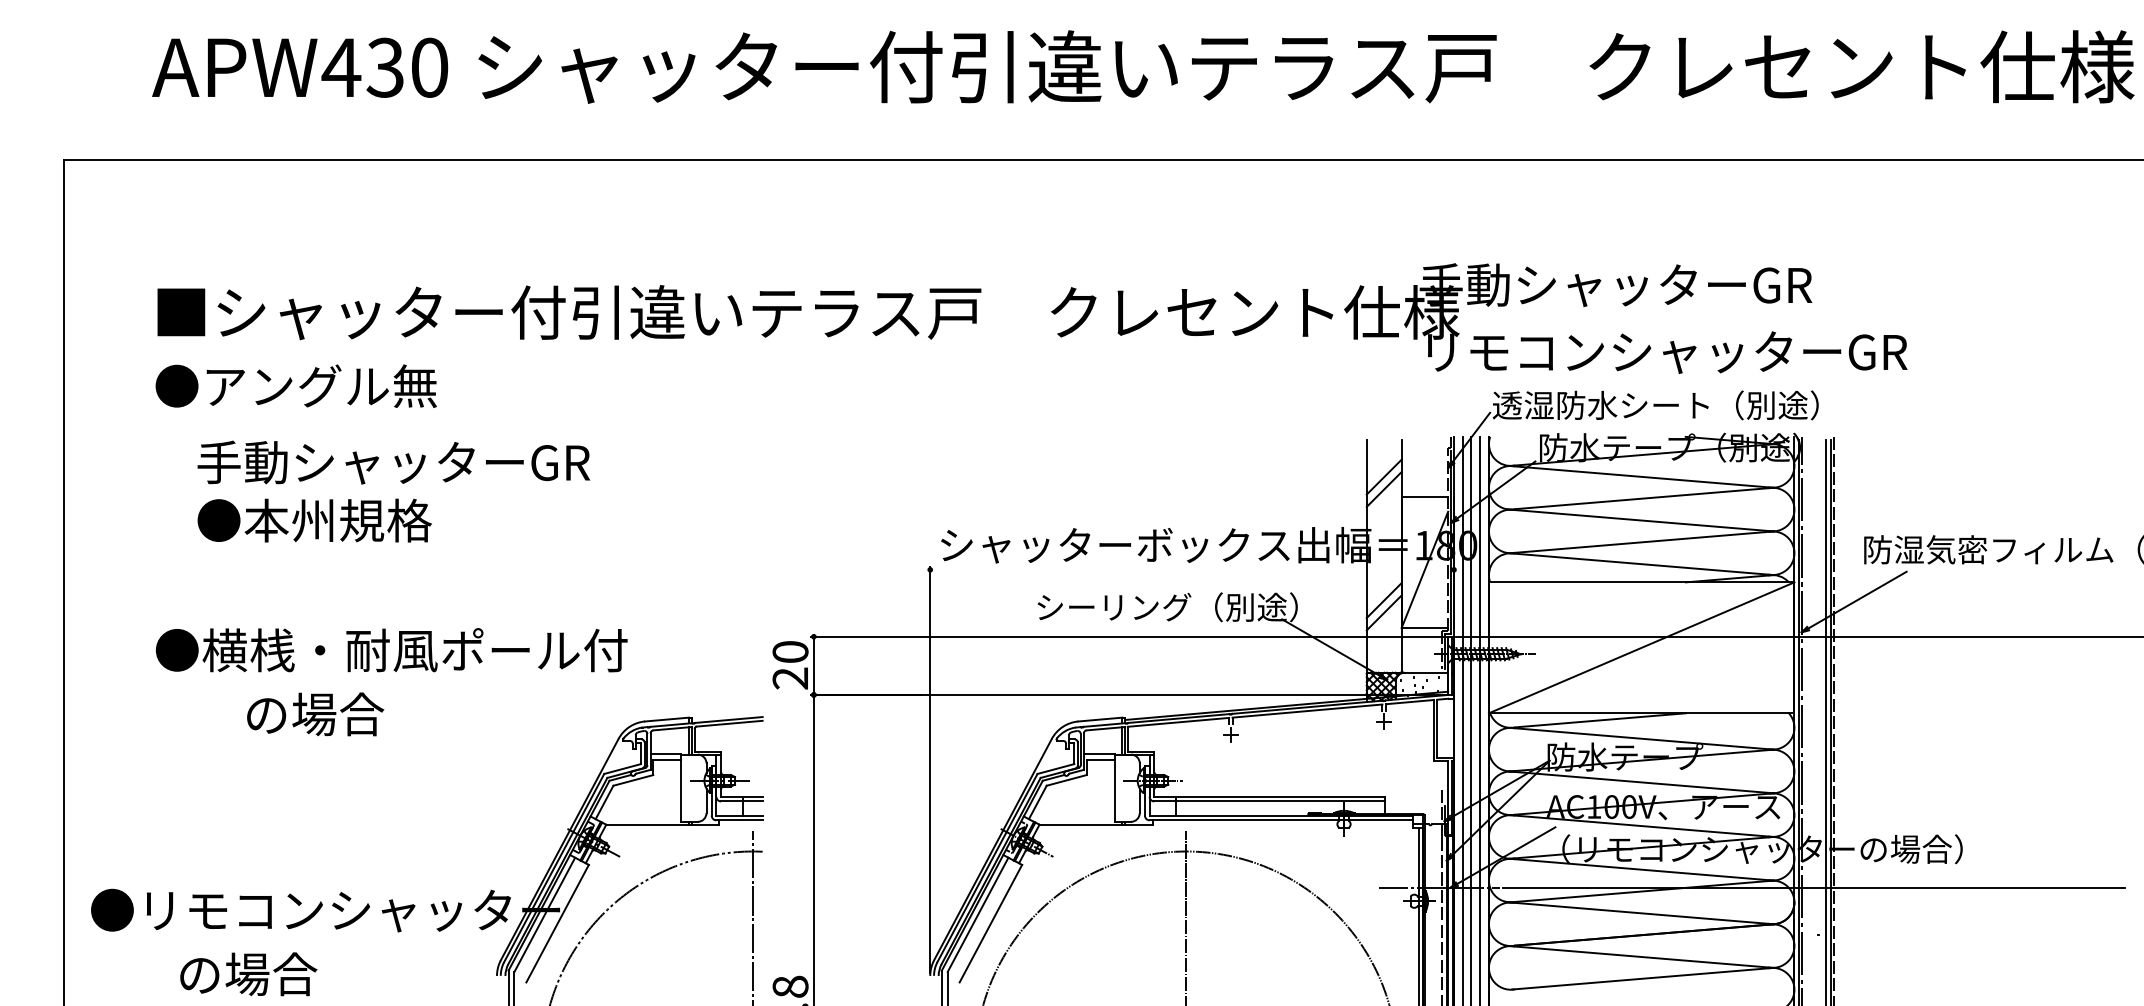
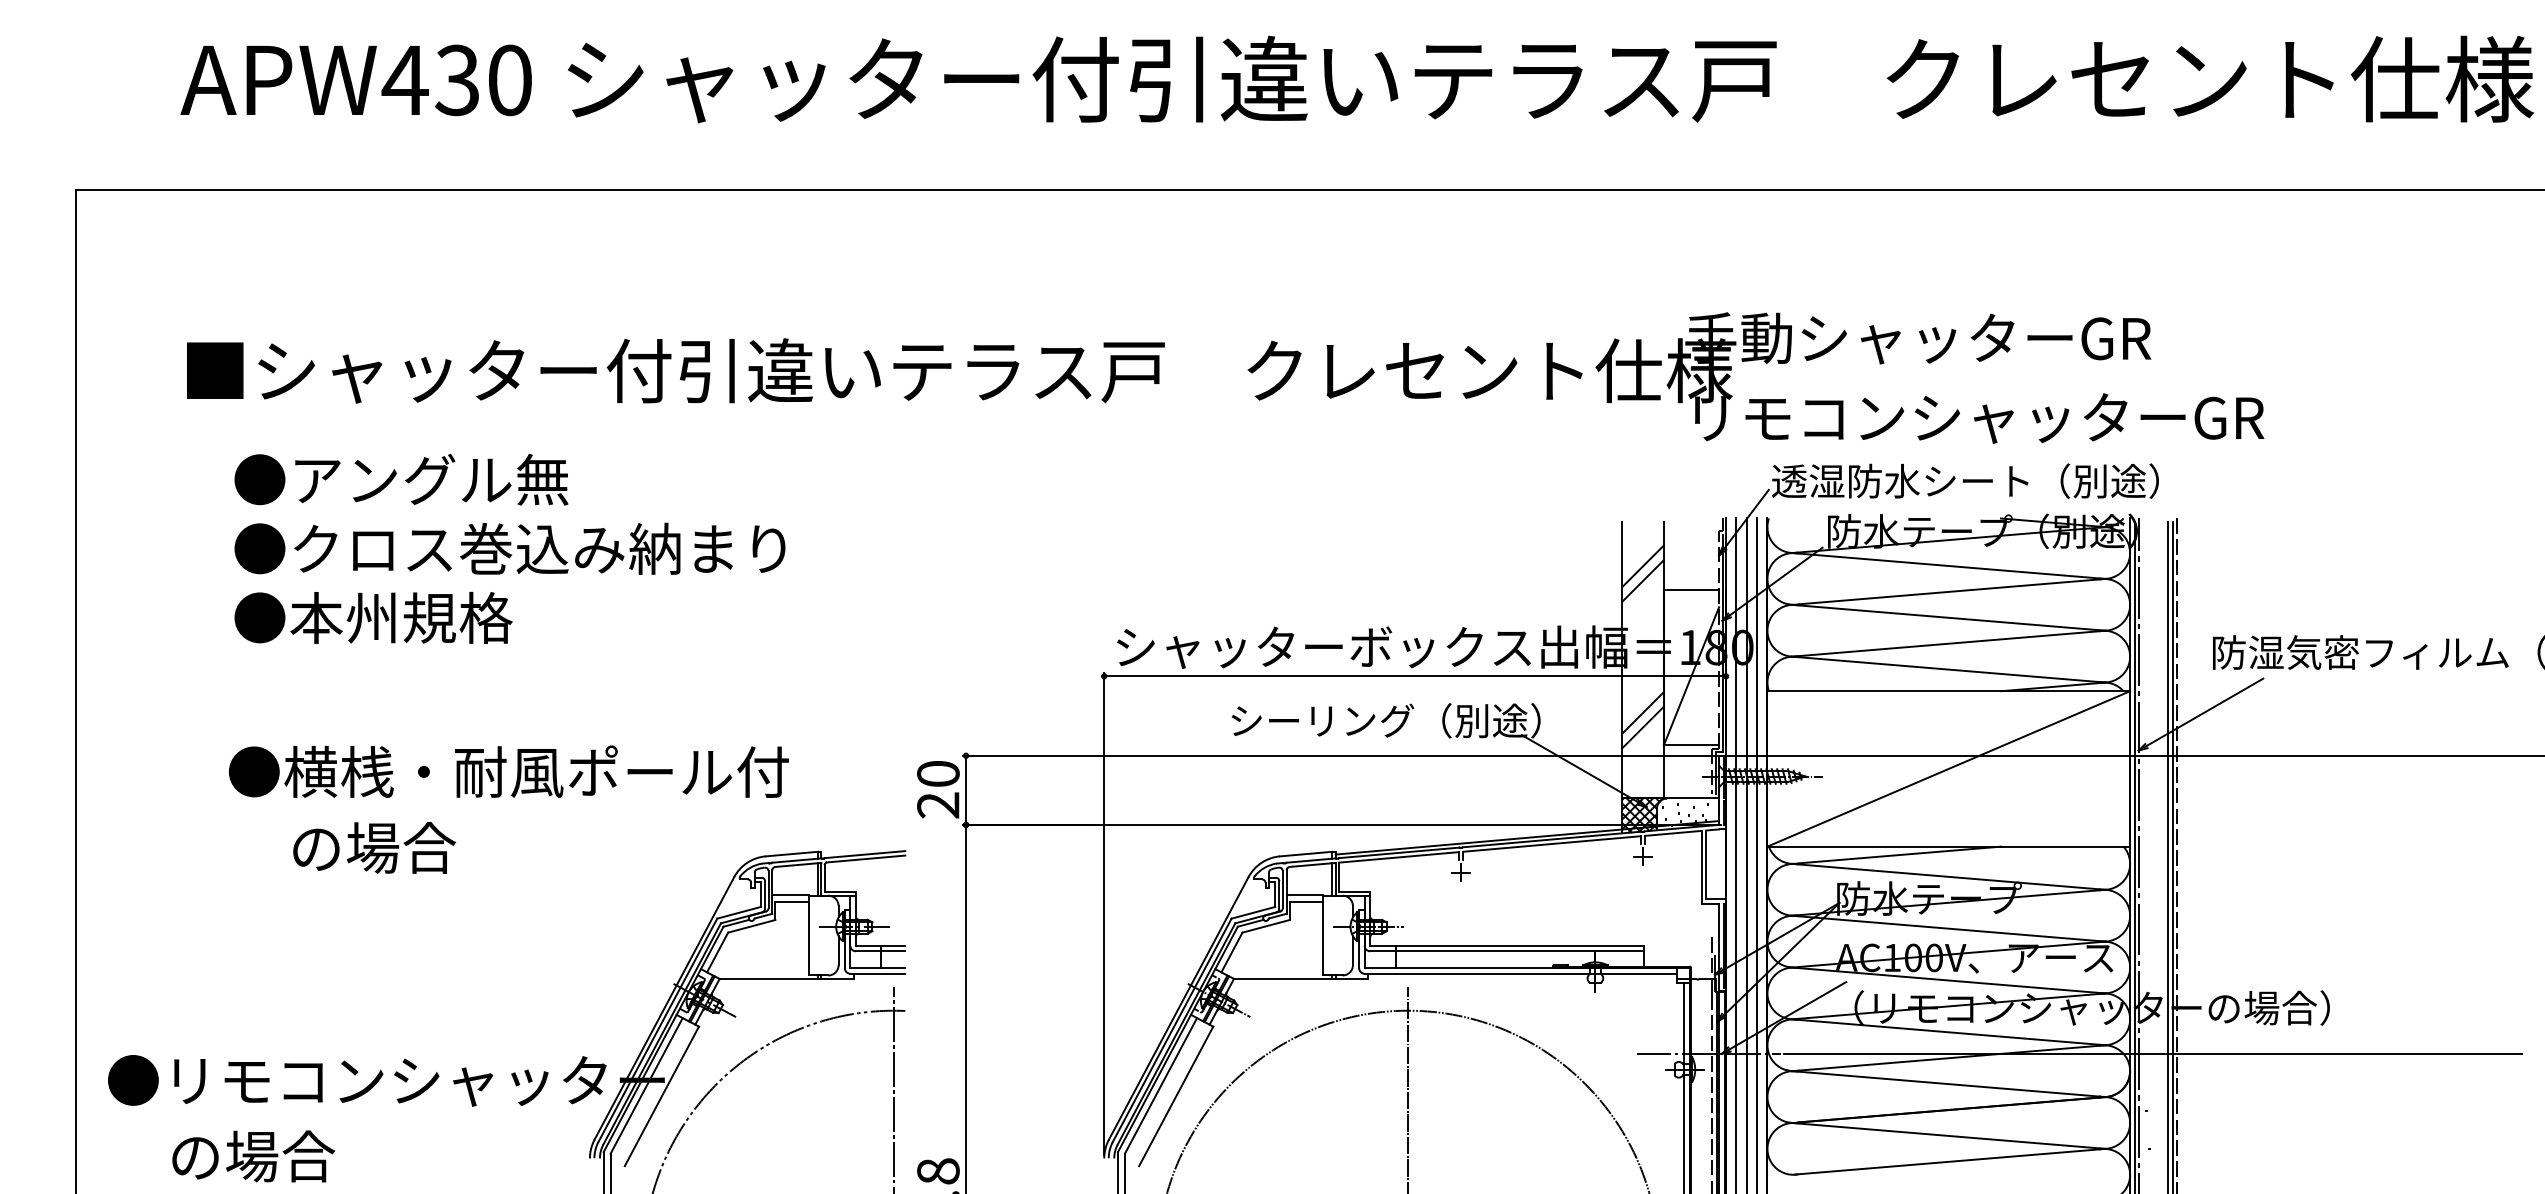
text: (295, 385) -> (400, 478), moved
text: (429, 462) -> (509, 548), 手動シャッターGR -> ●クロス巻込み納まり
line: (1192, 569) -> (1415, 675), added
text: (391, 650) -> (508, 772), moved
text: (248, 974) -> (253, 1156), moved

